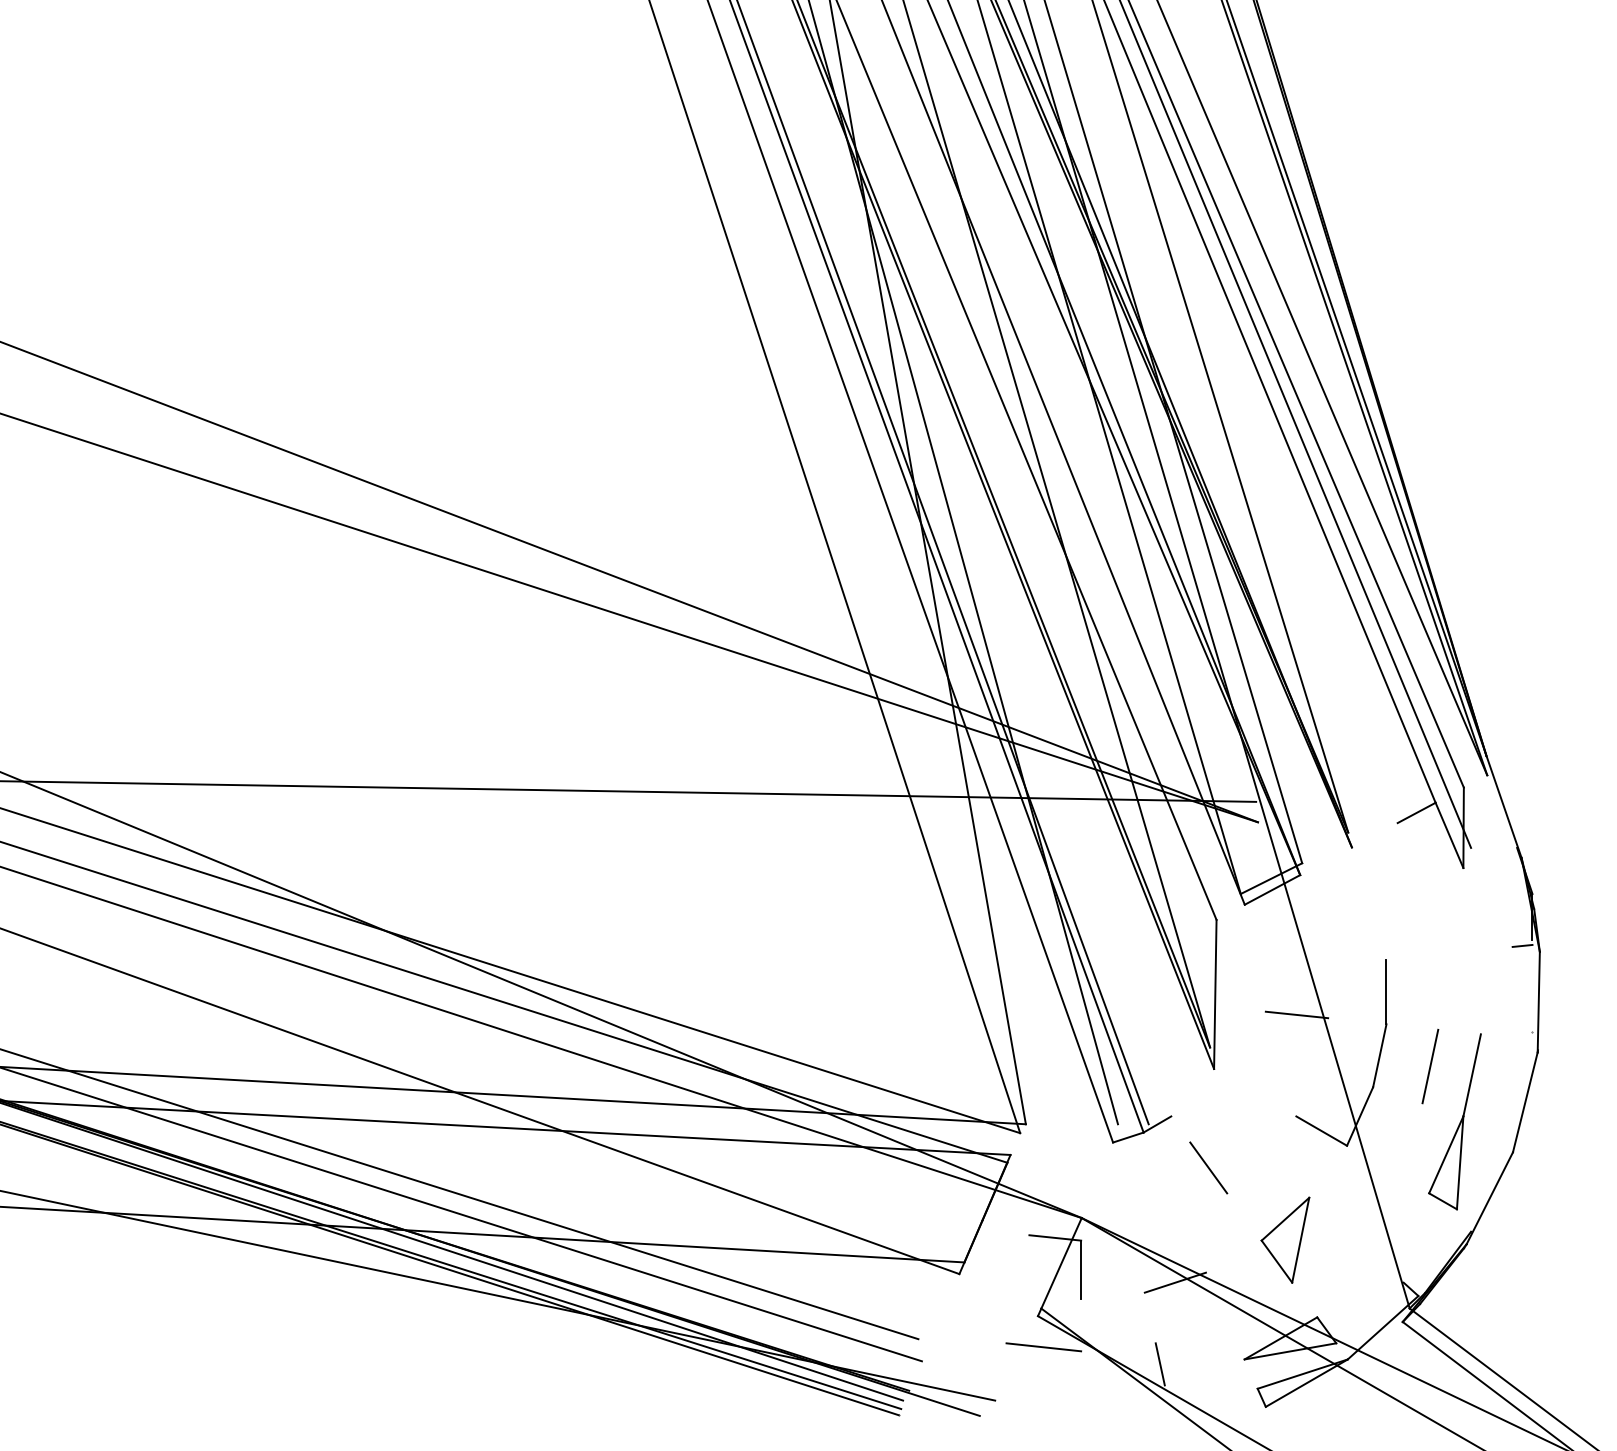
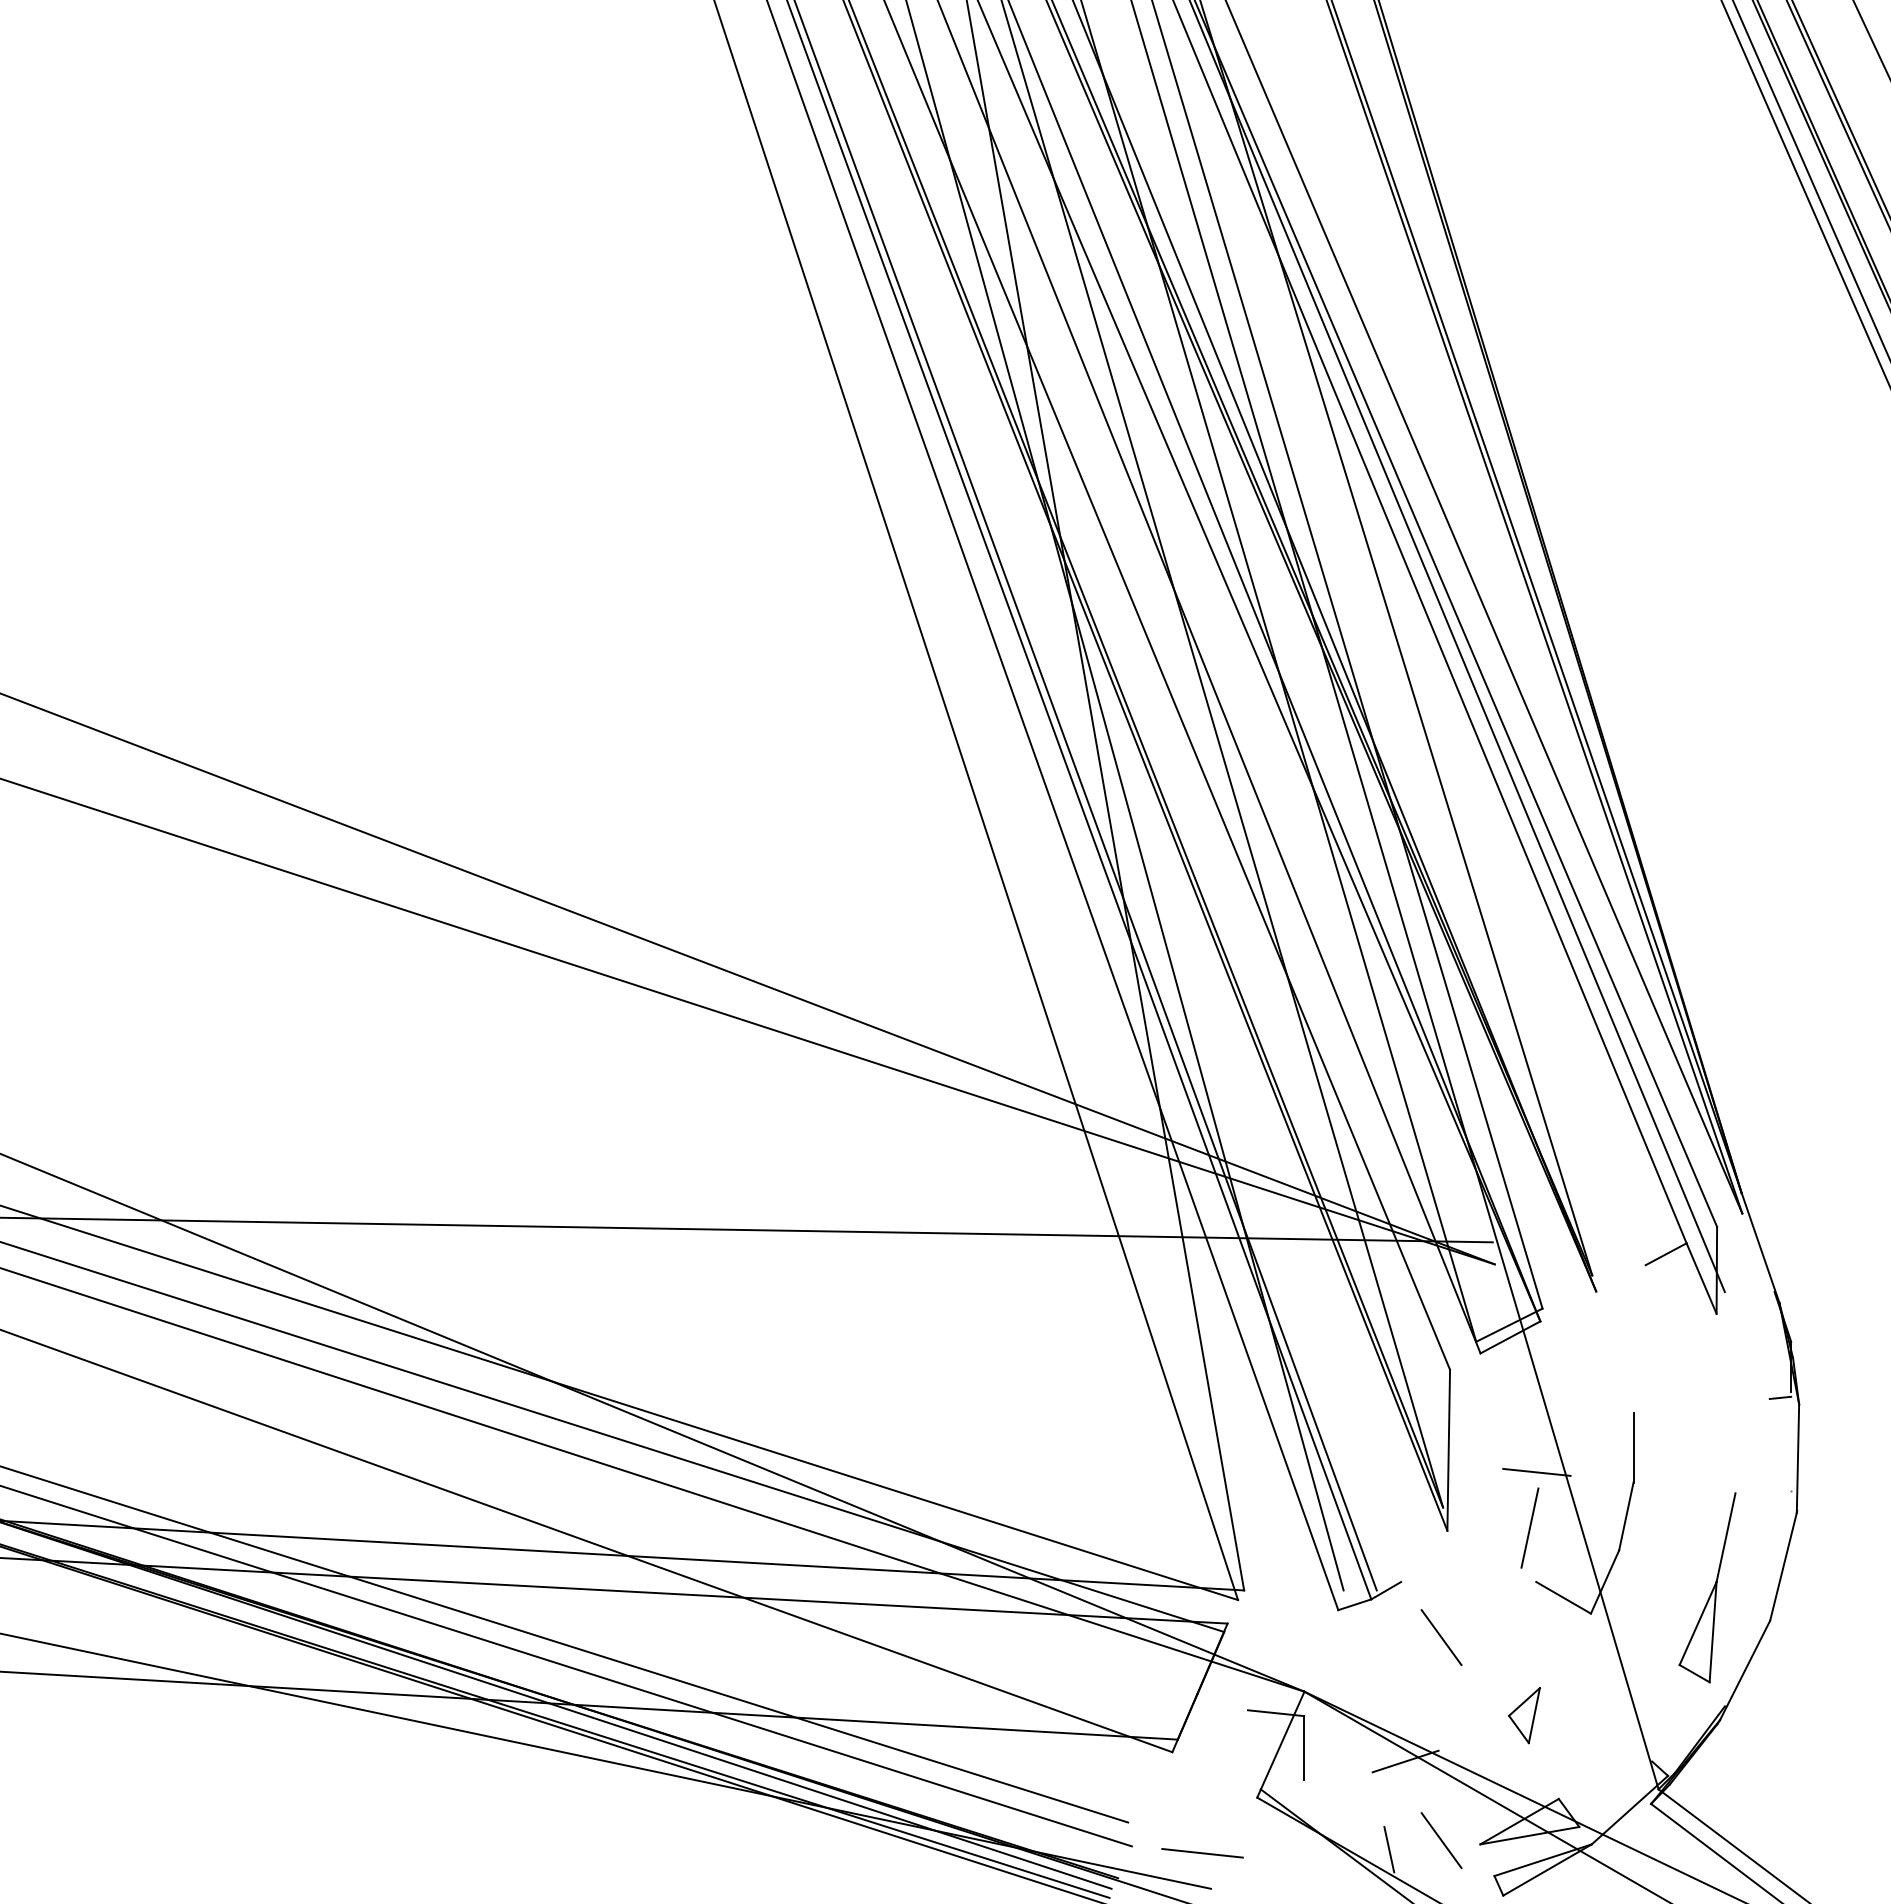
line: (1429, 1065) -> (1529, 1527), moved
part: (1285, 1240) -> (1524, 1715), size x0.6
line: (1043, 1347) -> (1202, 1853), moved
line: (1208, 1355) -> (1441, 1840), added

